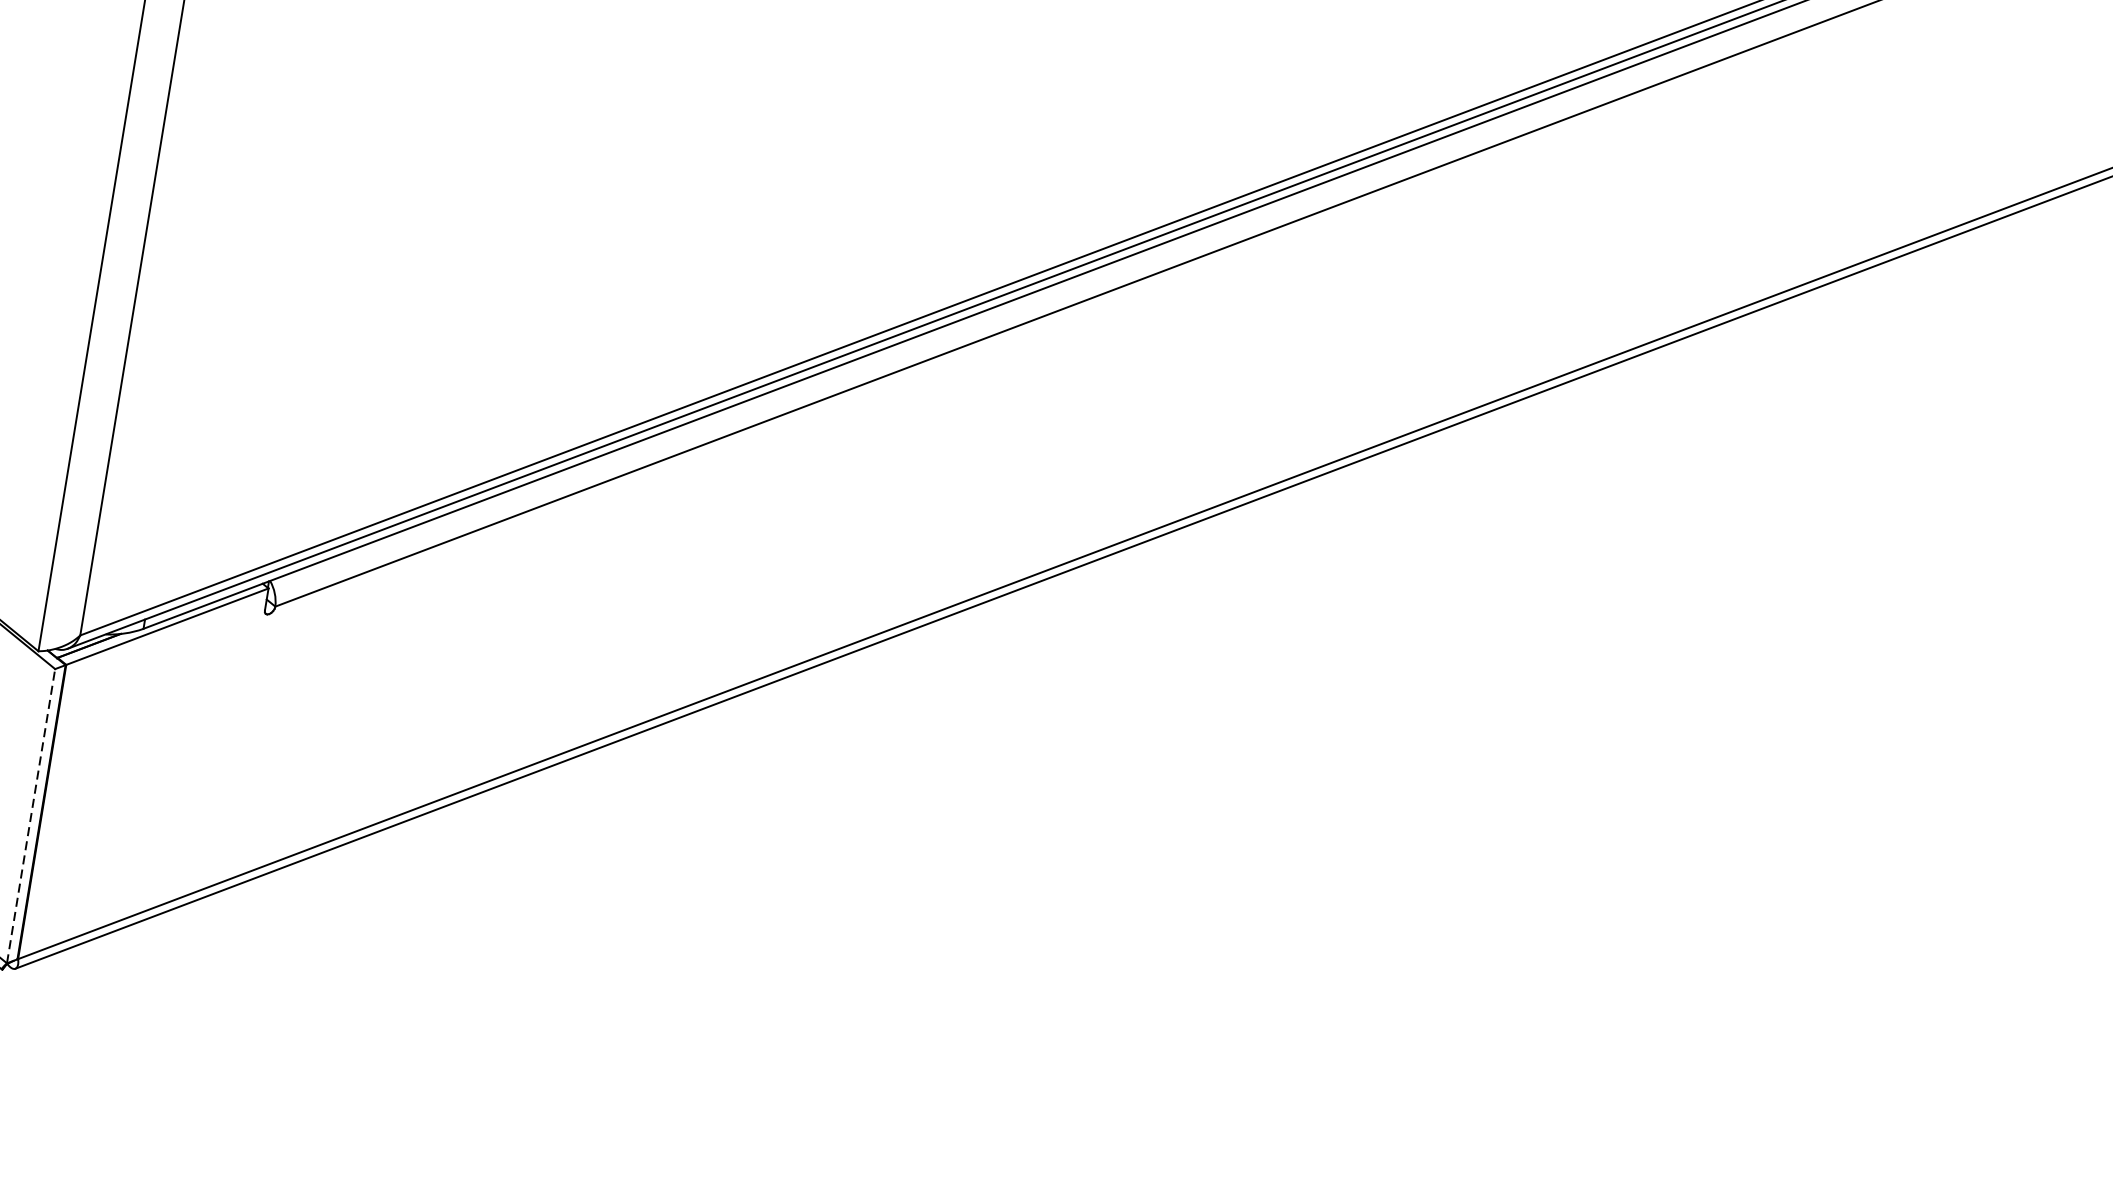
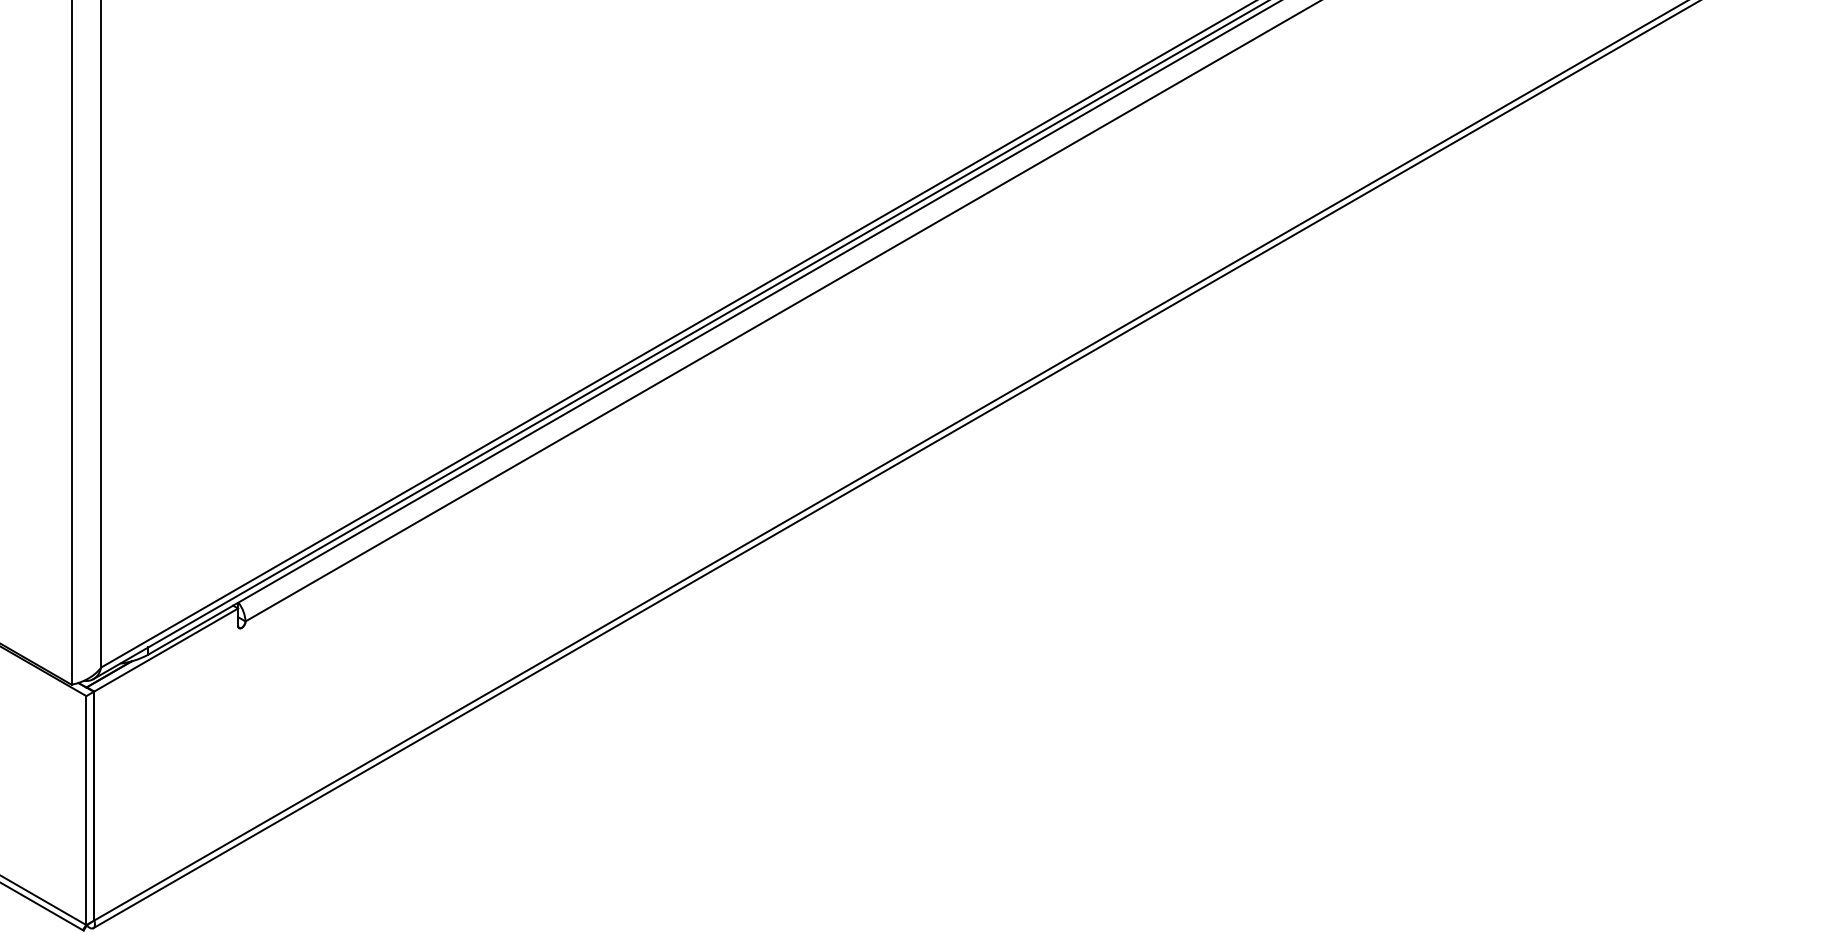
line: (31, 816) -> (86, 810), dashed -> solid

